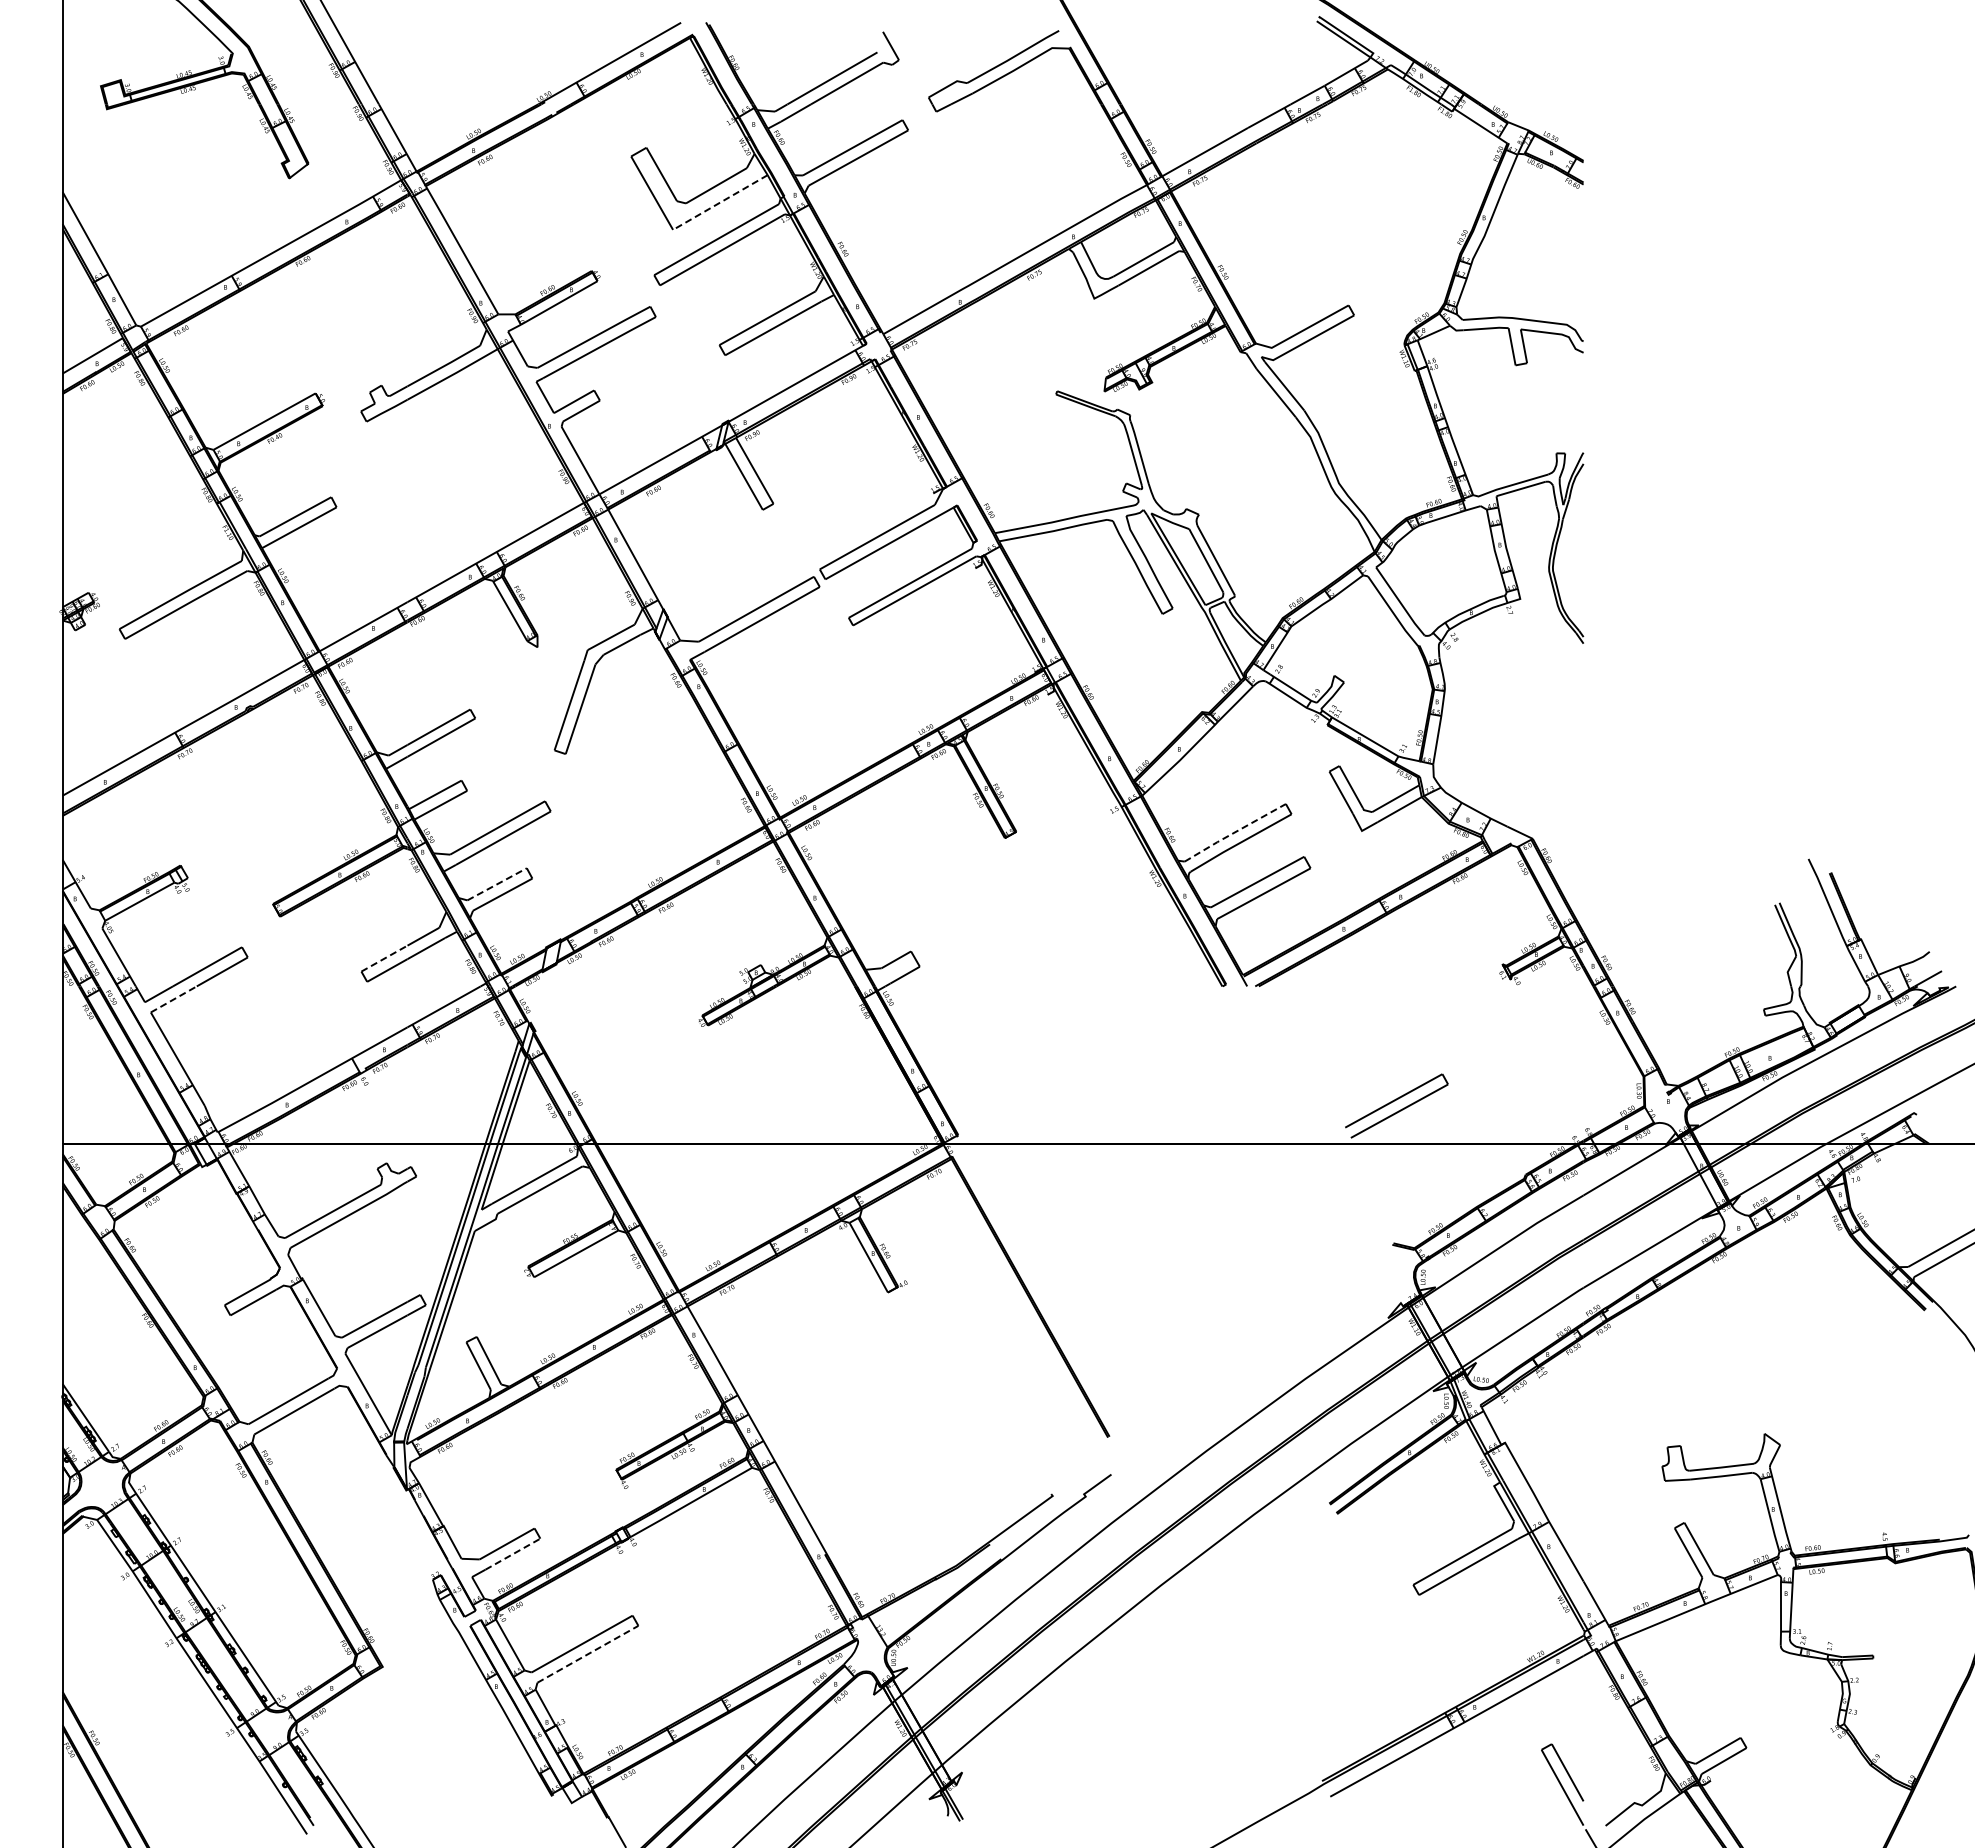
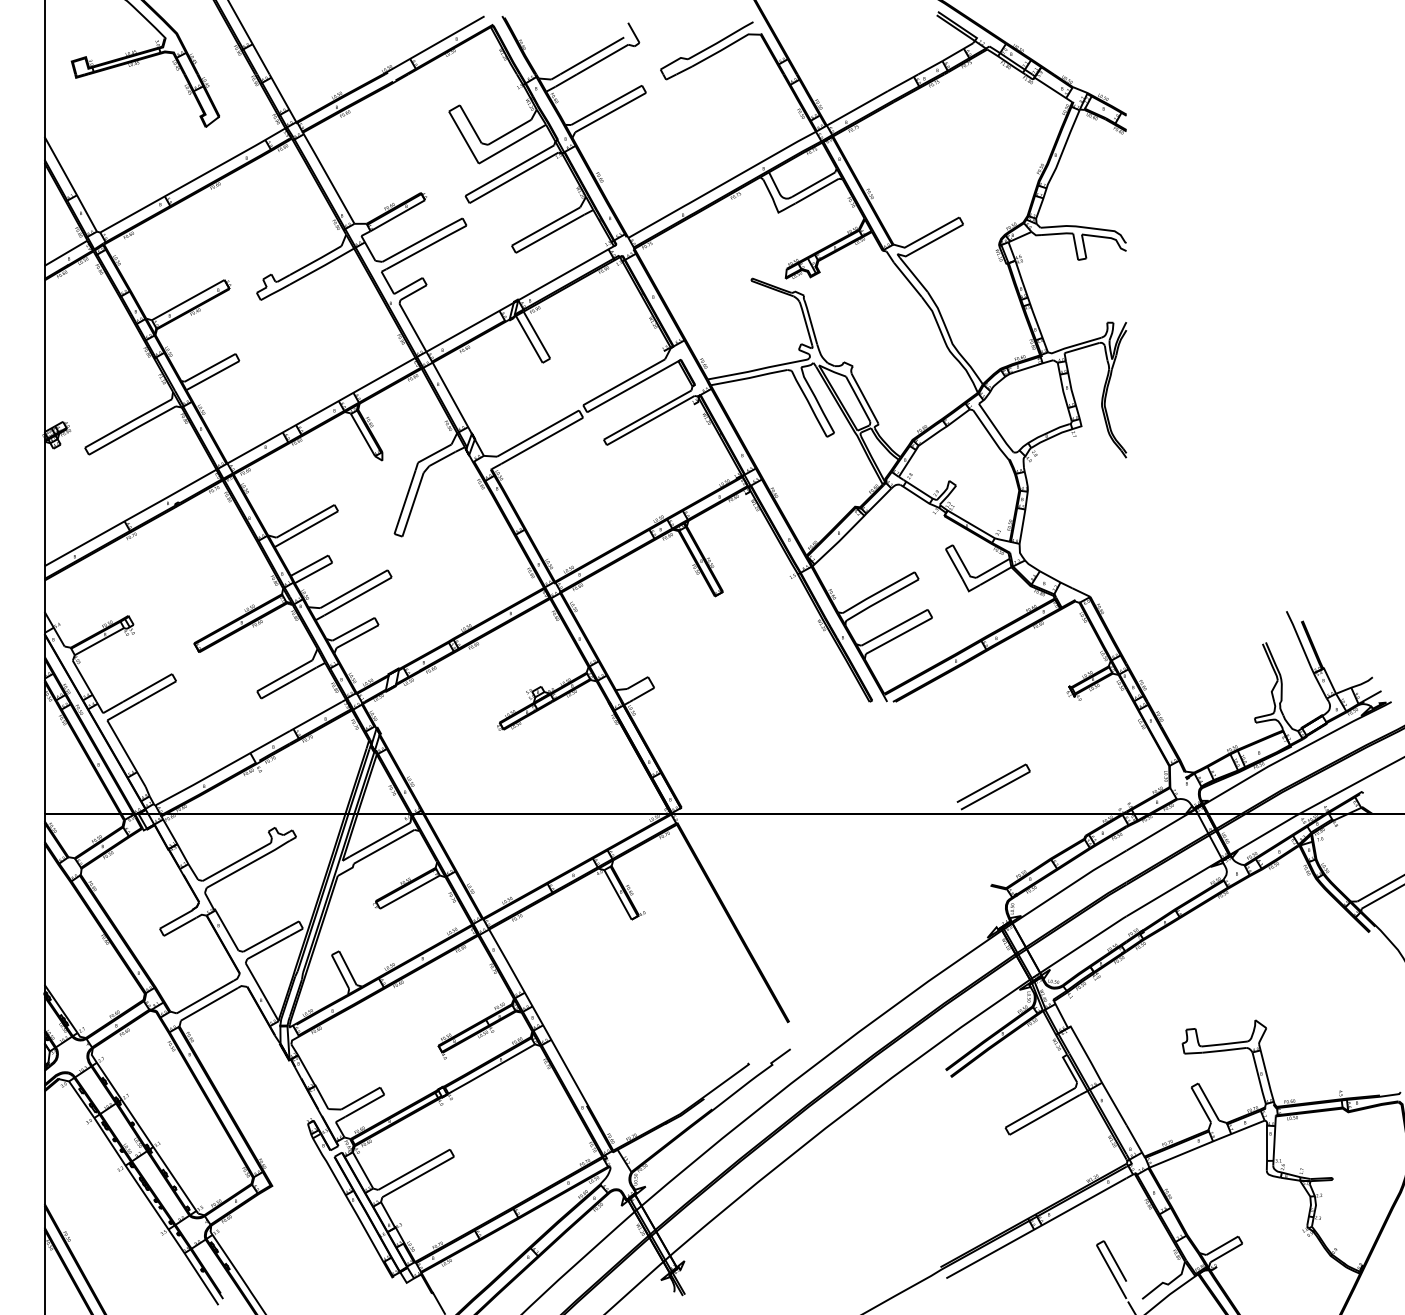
line: (720, 202) -> (512, 144), dashed -> solid
line: (1234, 832) -> (878, 592), dashed -> solid
line: (497, 884) -> (353, 629), dashed -> solid
line: (384, 958) -> (273, 682), dashed -> solid
line: (174, 999) -> (124, 711), dashed -> solid
line: (512, 1554) -> (364, 1106), dashed -> solid
line: (587, 1654) -> (417, 1177), dashed -> solid

